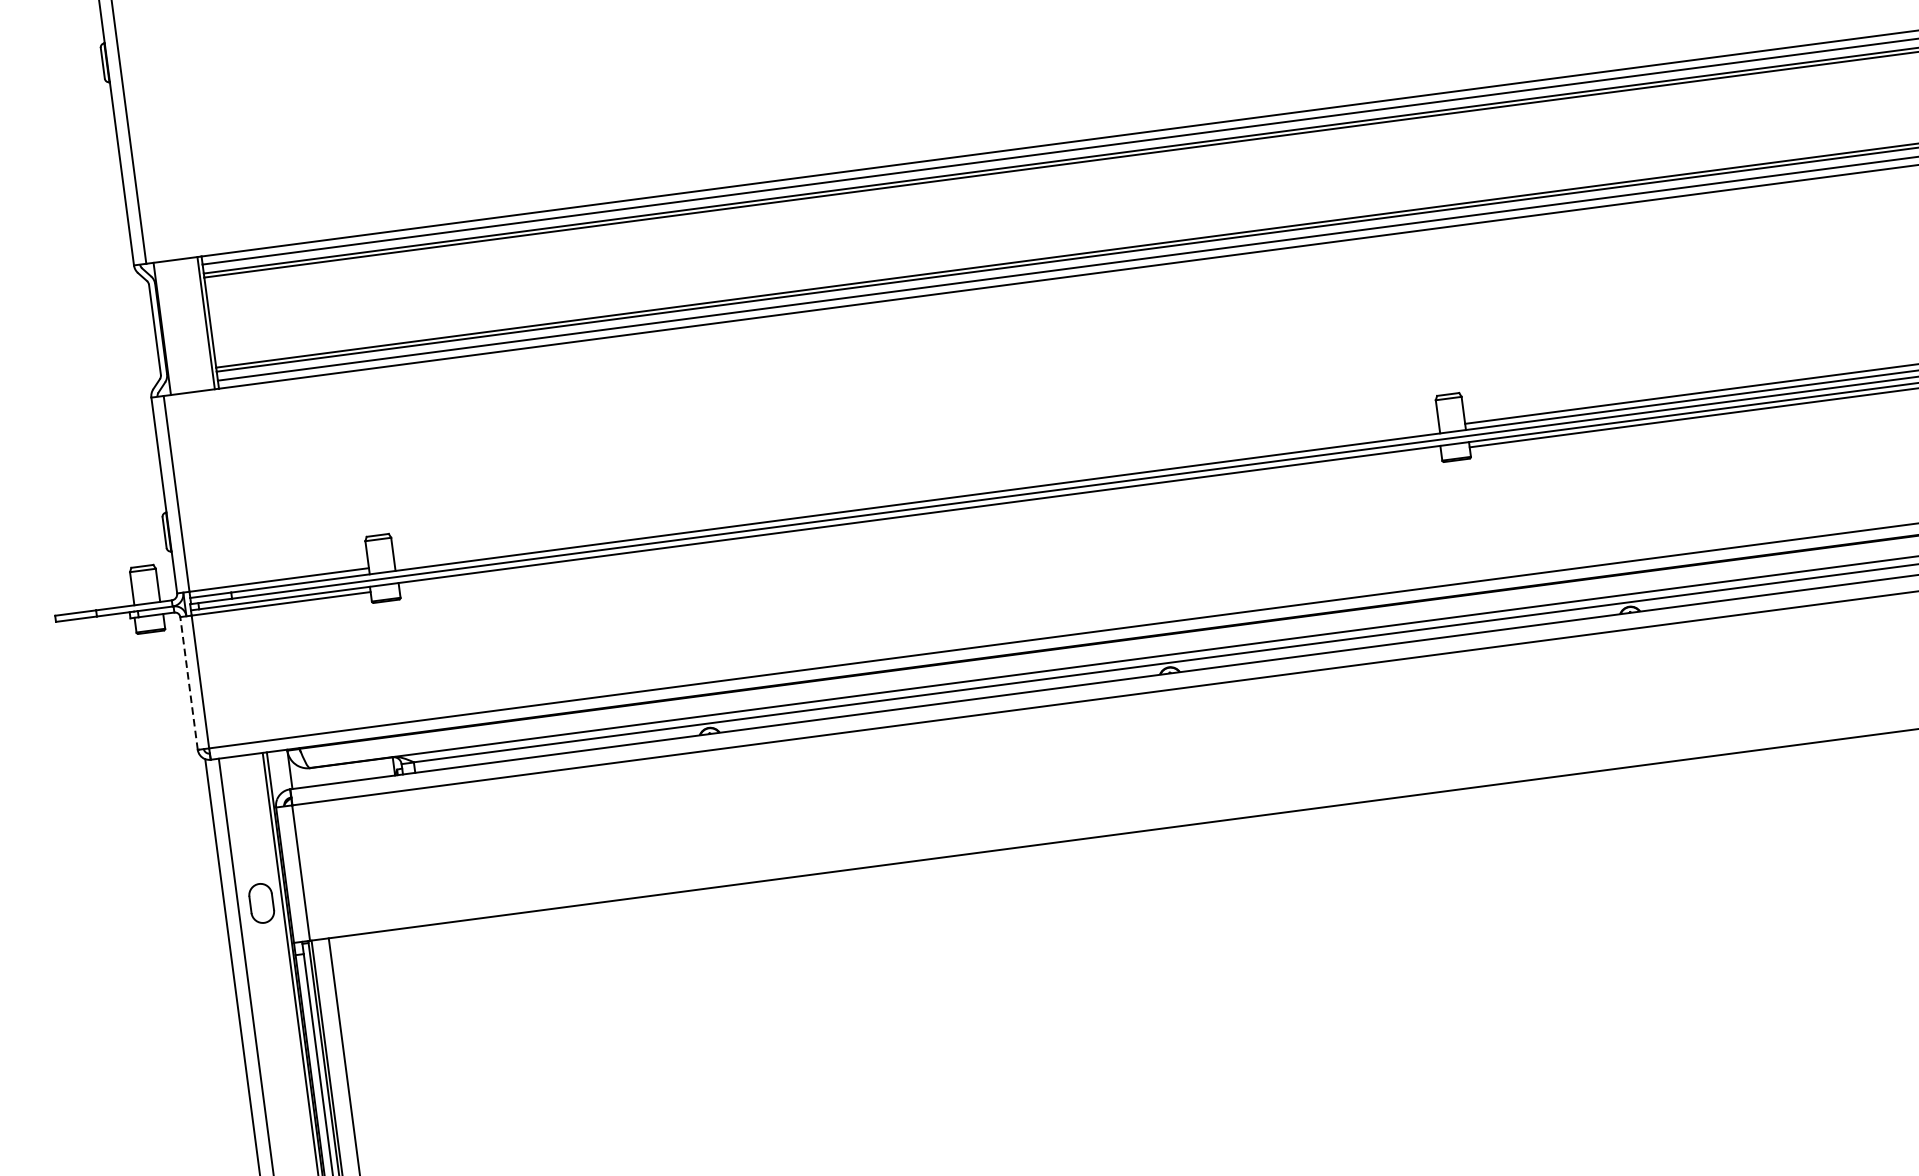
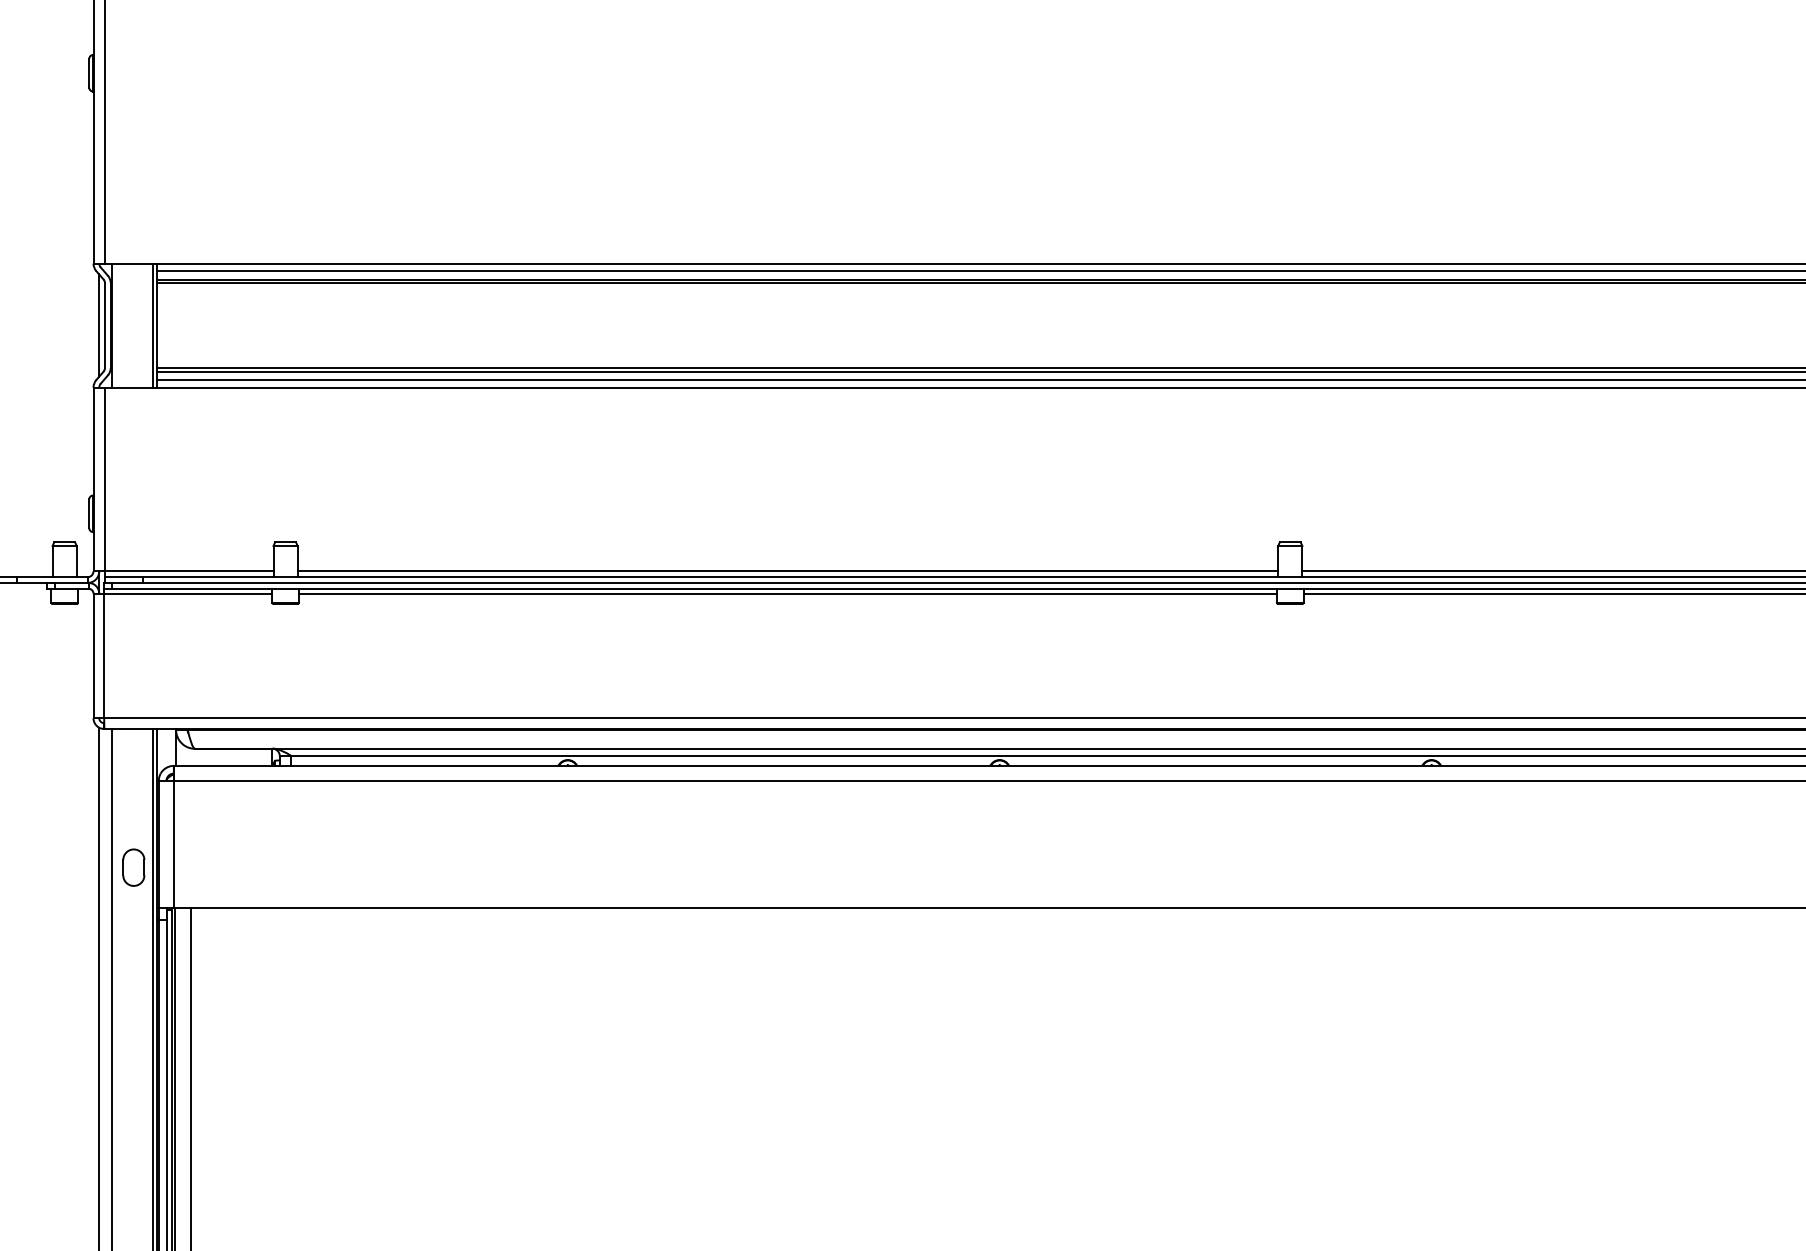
line: (149, 330) -> (99, 325), added
line: (916, 496) -> (787, 571), added
line: (919, 519) -> (787, 593), added
line: (188, 683) -> (93, 655), dashed -> solid

